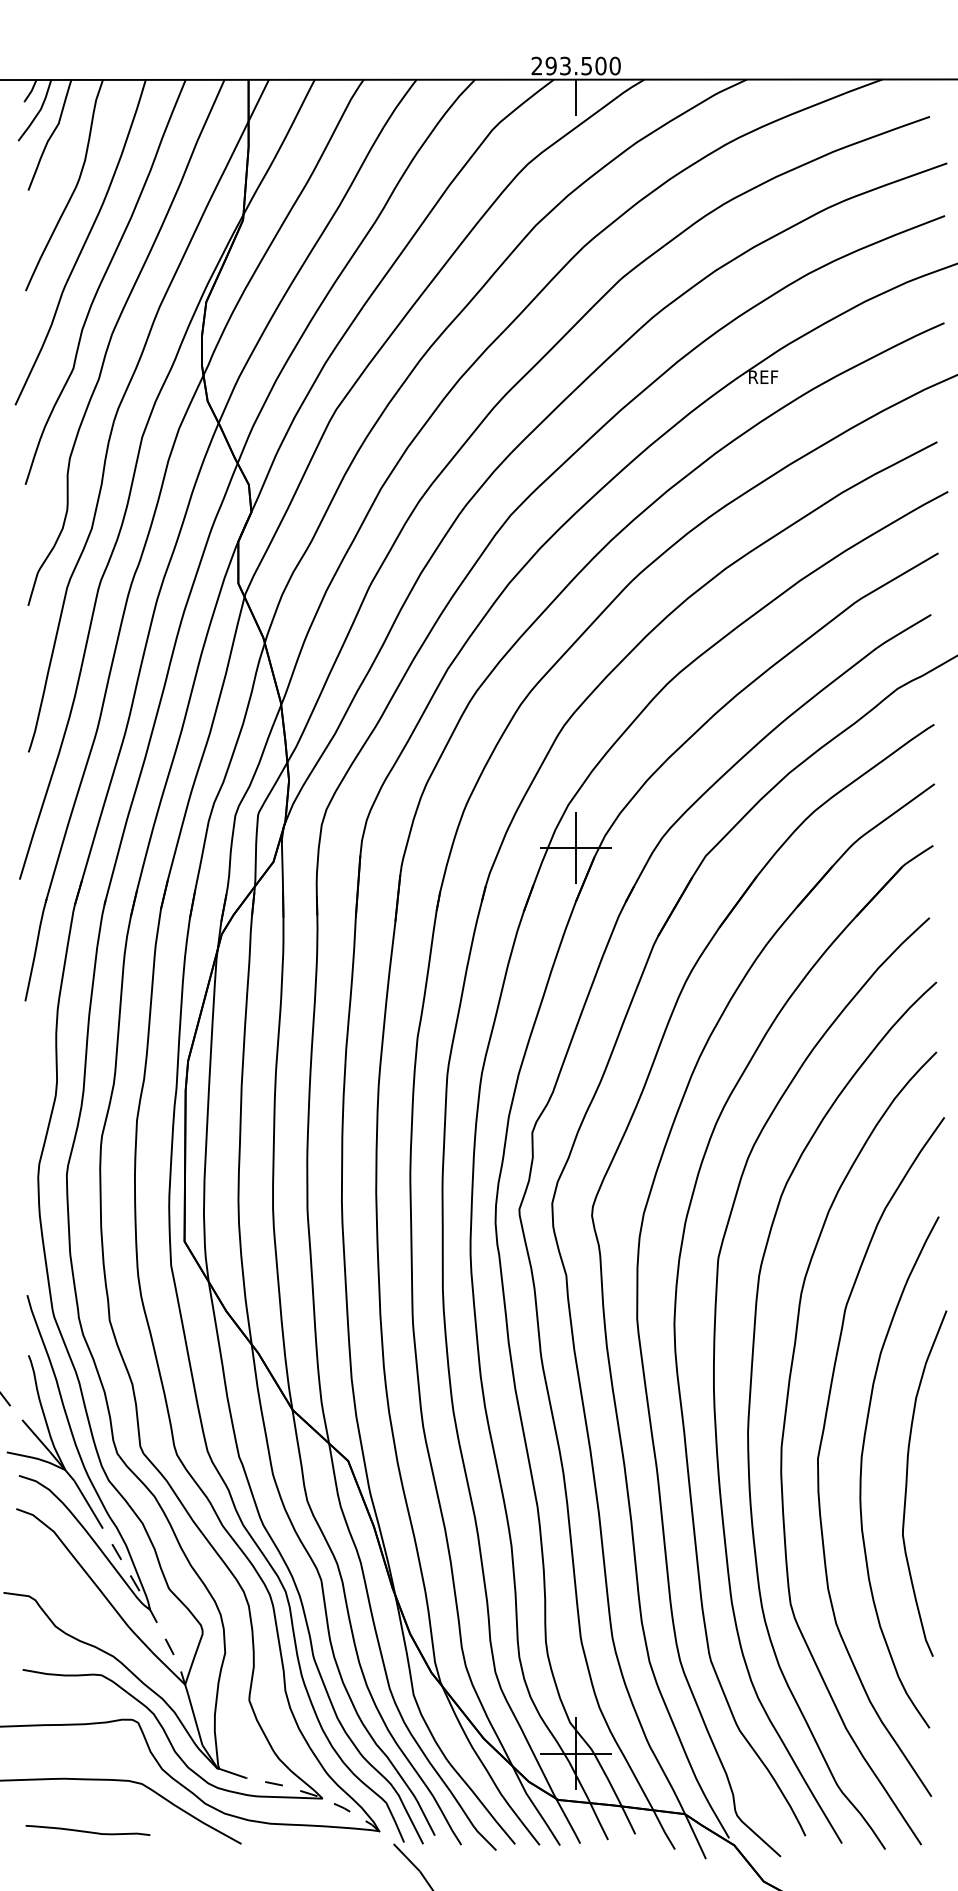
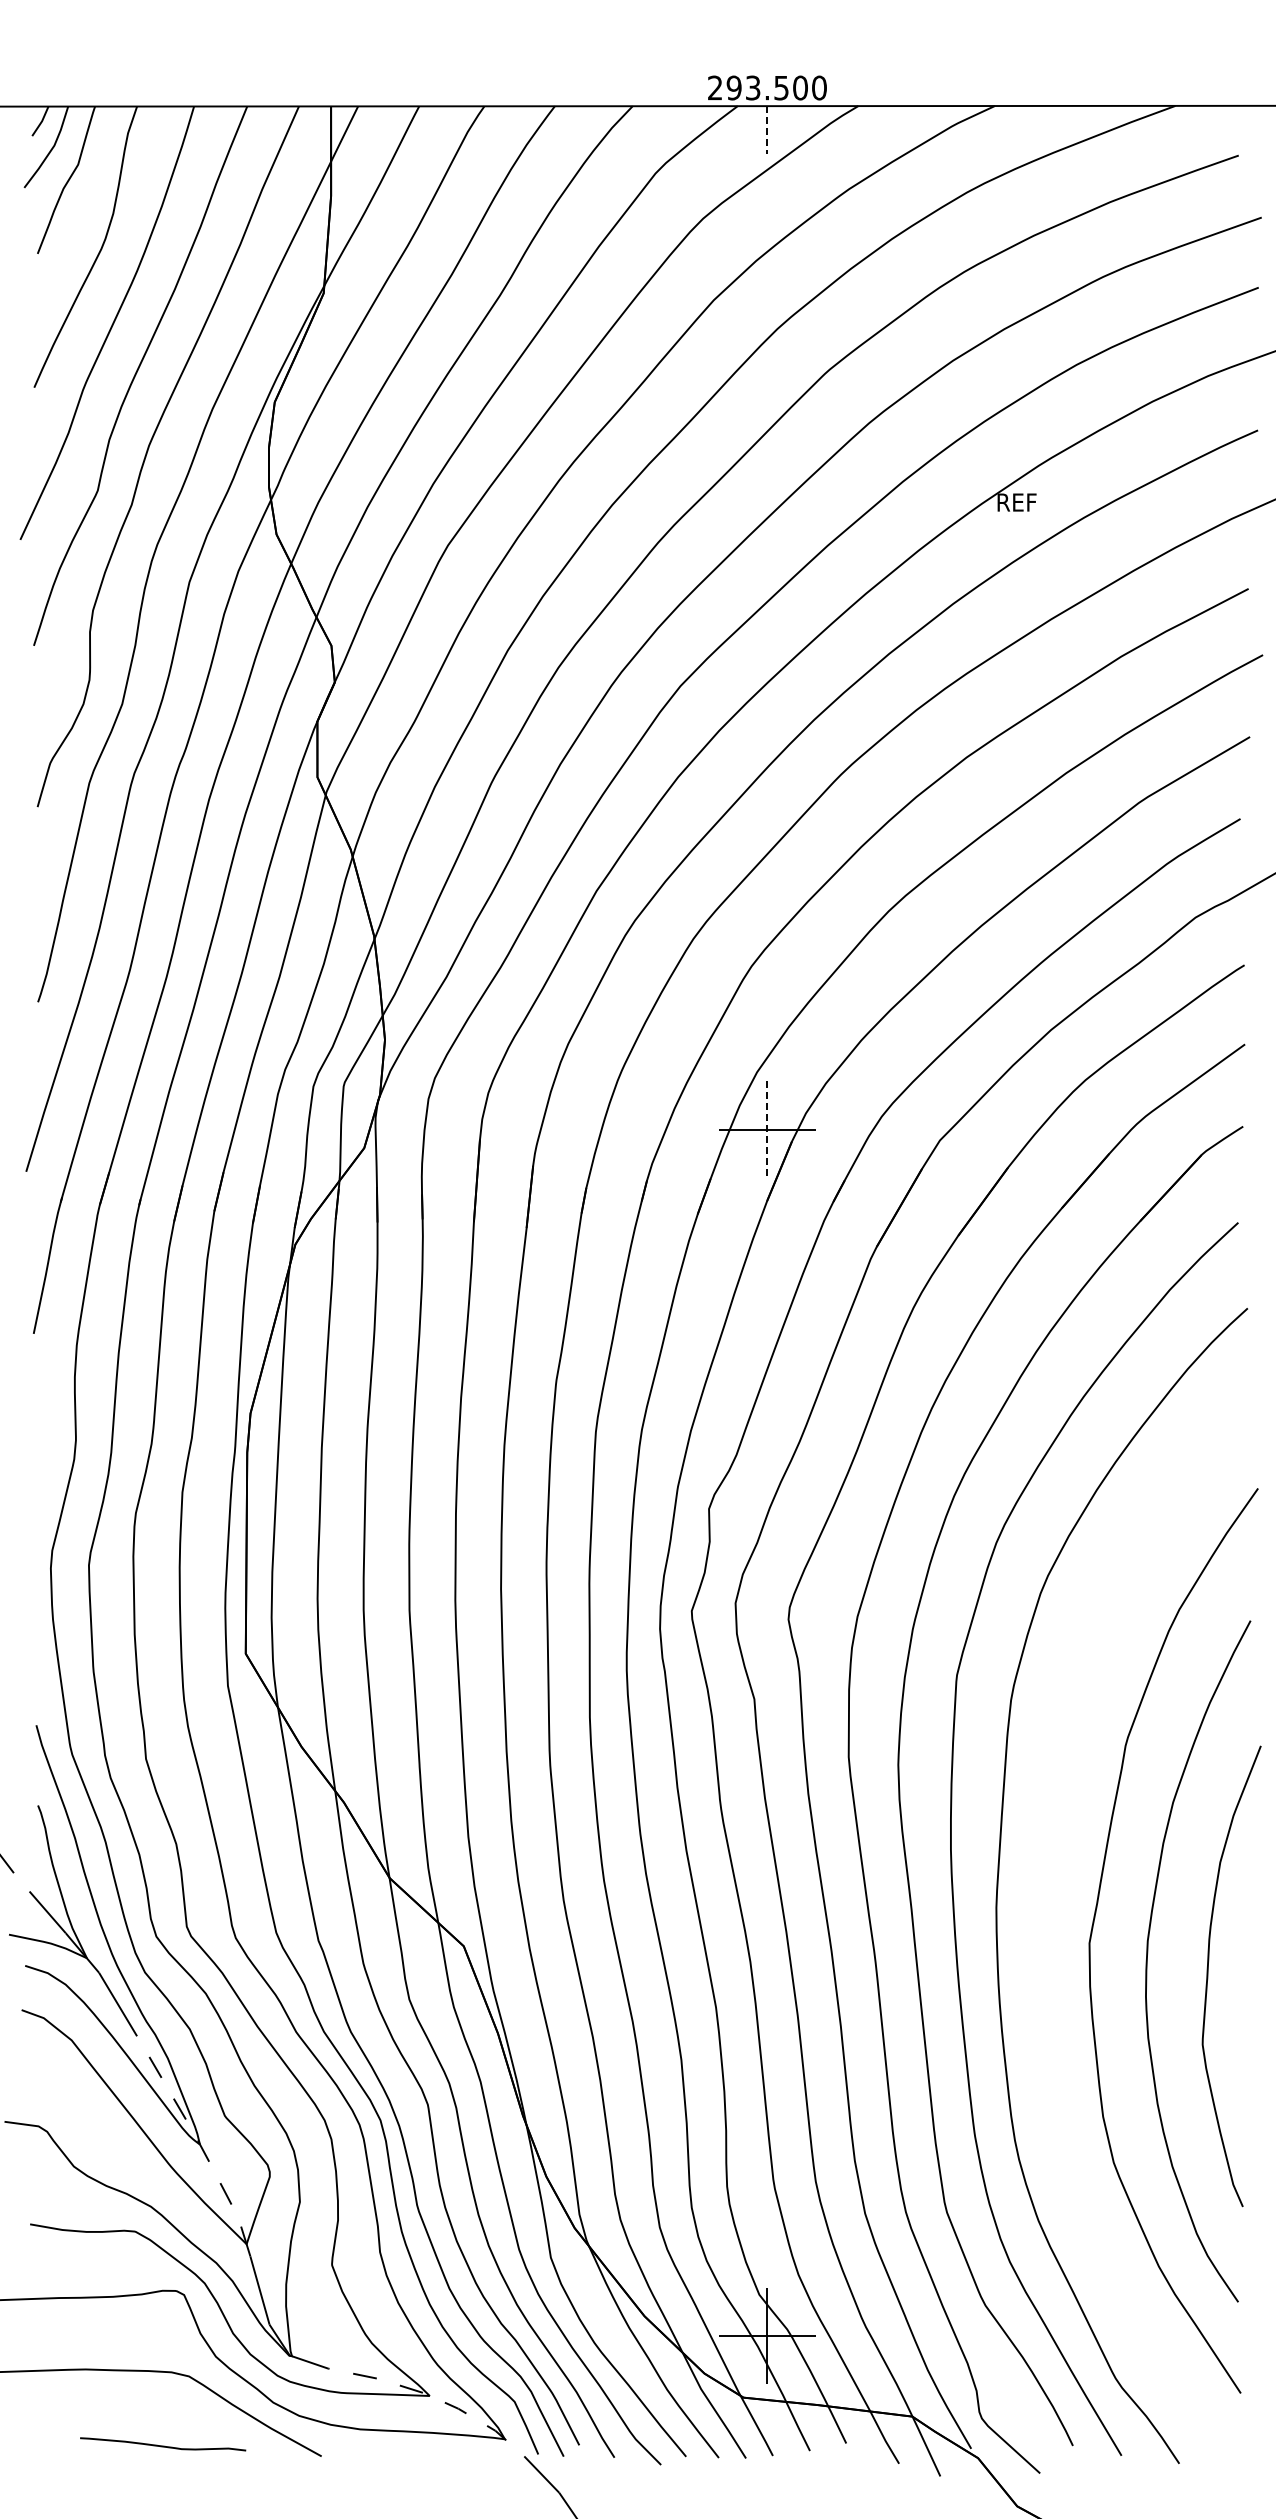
line: (576, 97) -> (767, 130), solid -> dashed
line: (576, 848) -> (767, 1130), solid -> dashed
curve: (783, 1439) -> (1043, 1917), removed
curve: (88, 1831) -> (163, 2445), moved

